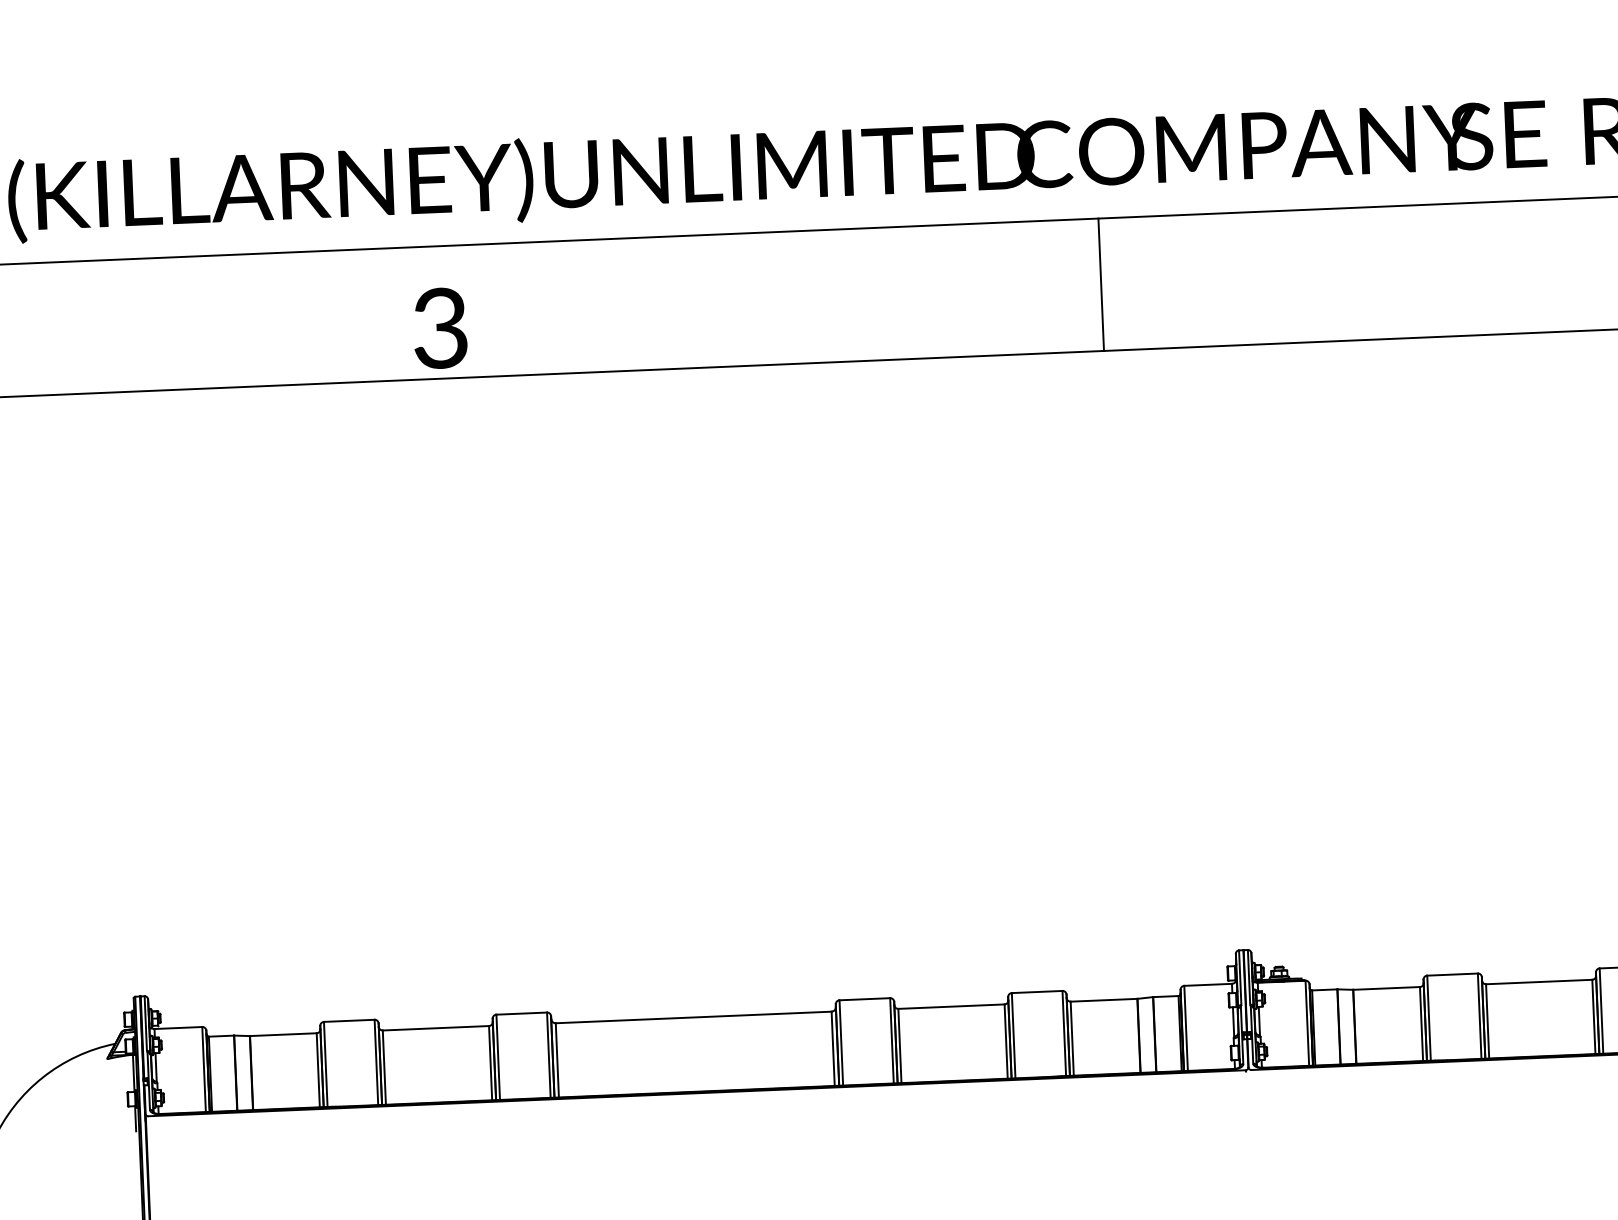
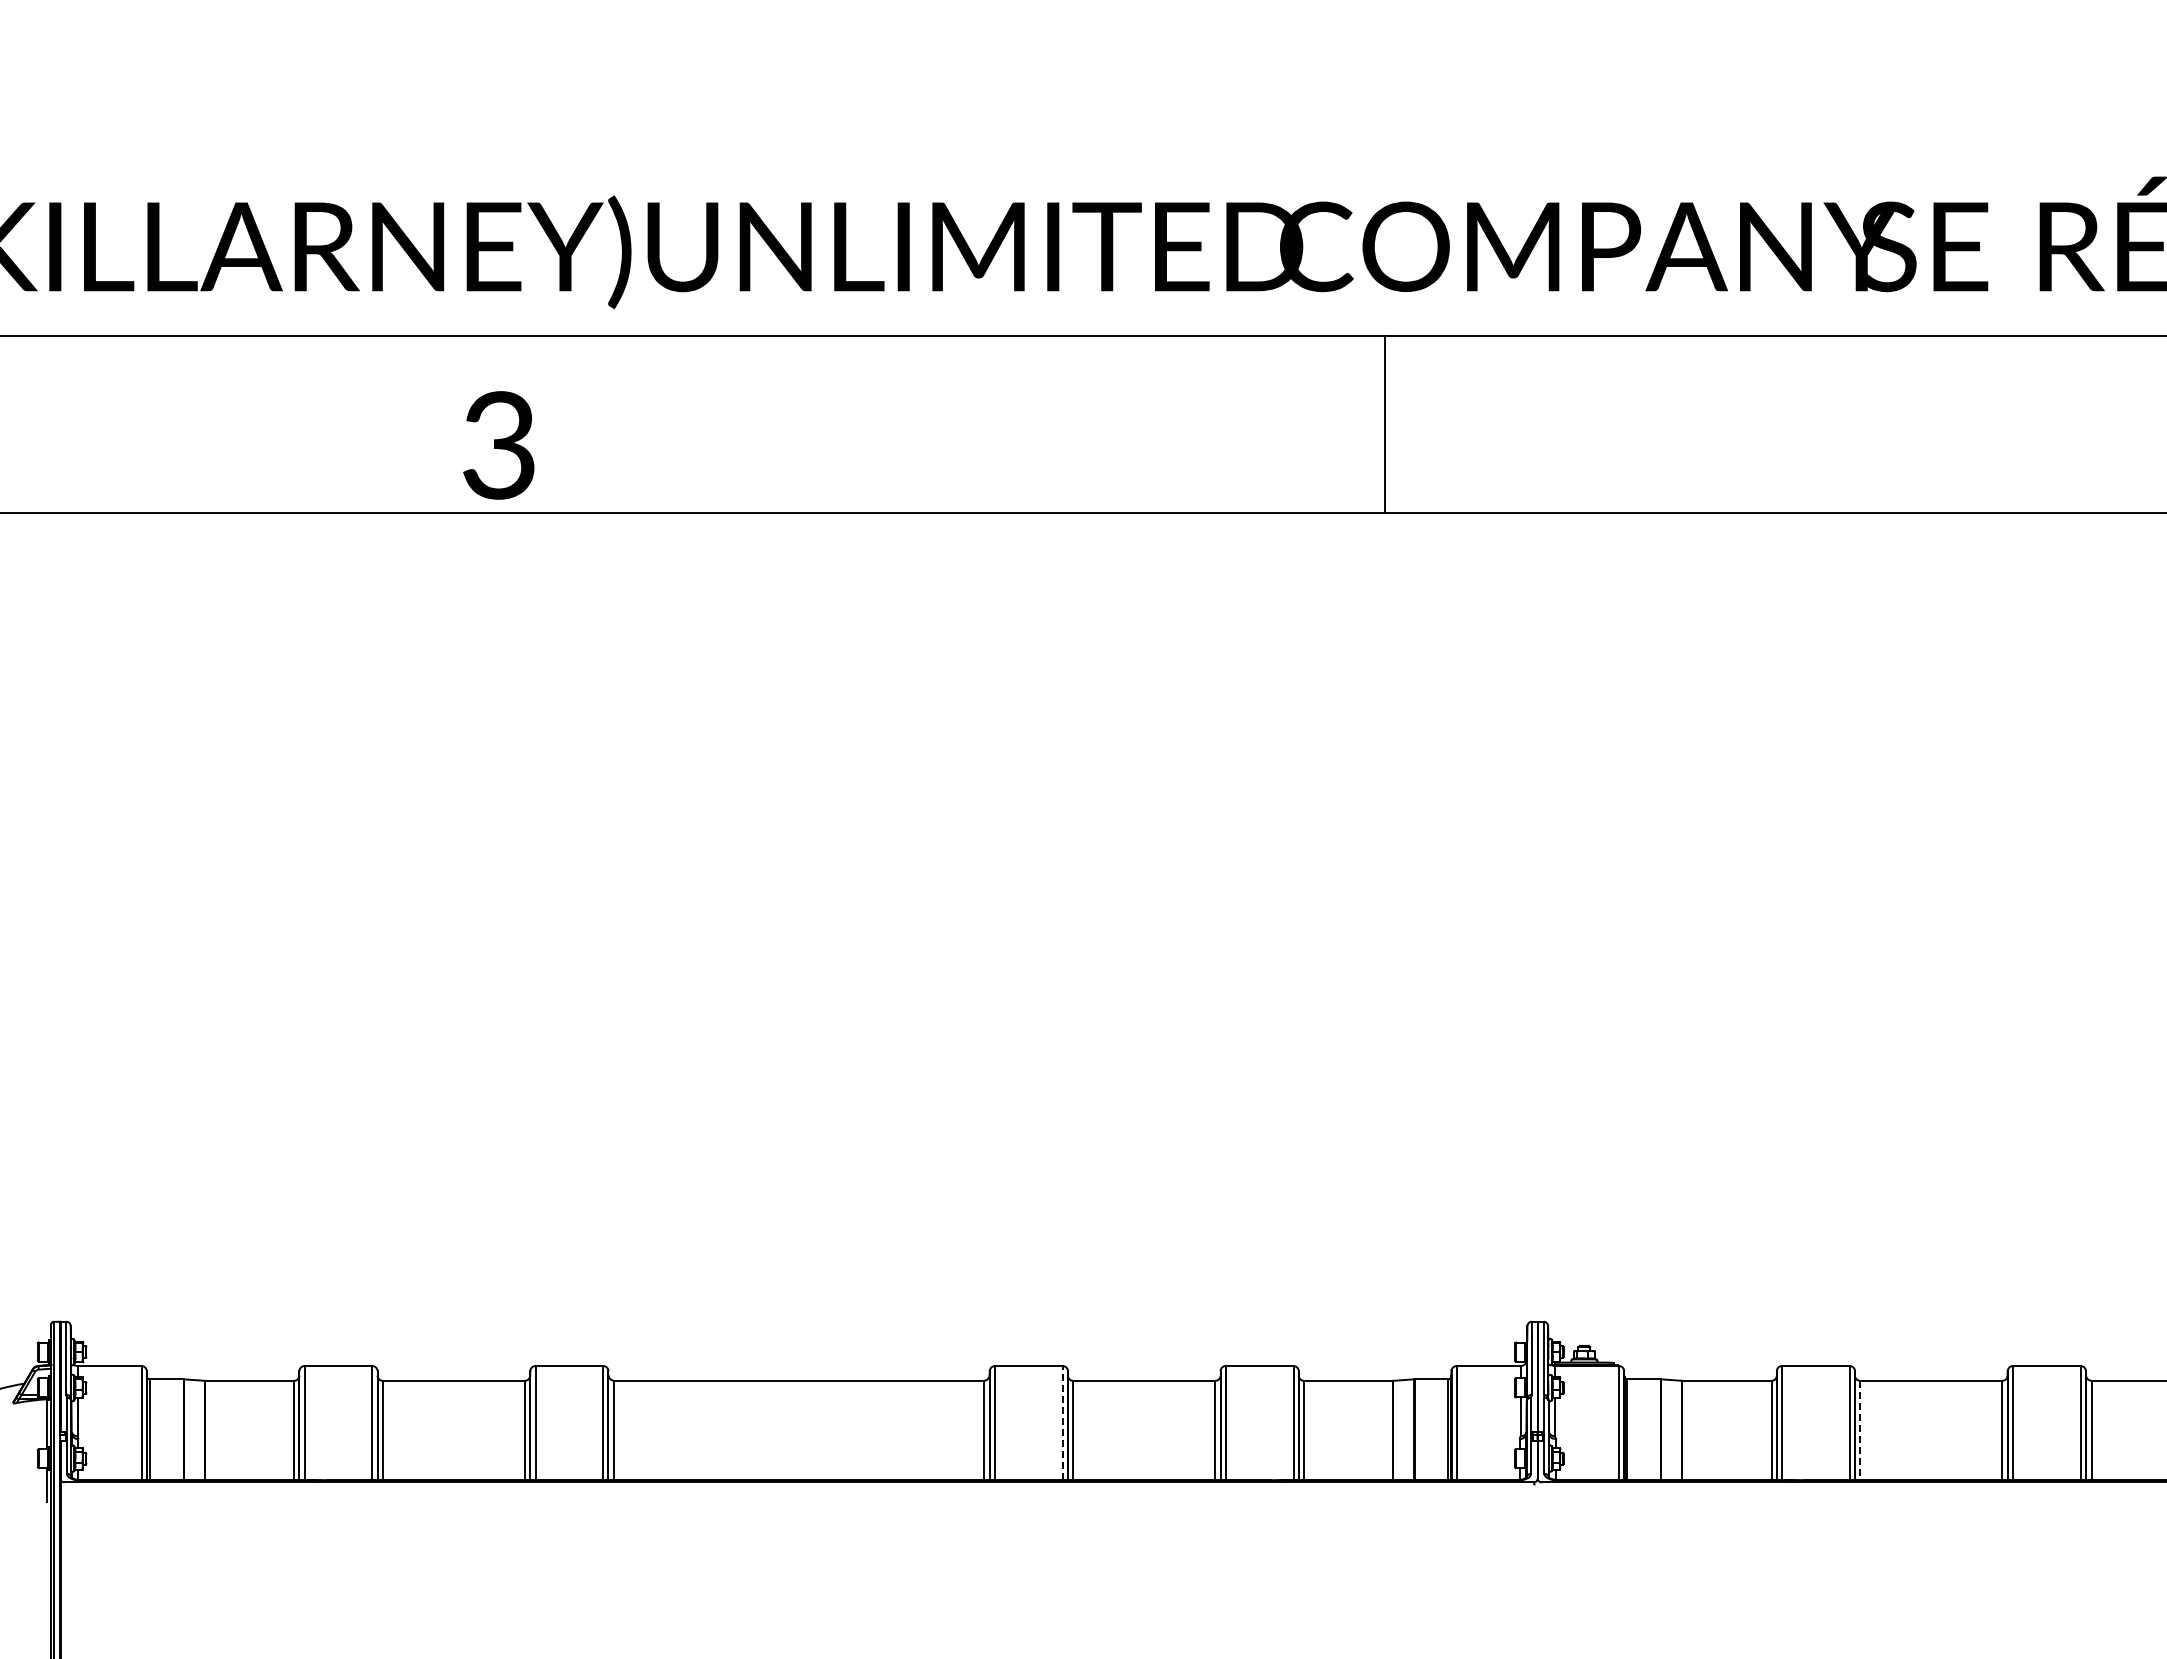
line: (1487, 1021) -> (1860, 1430), solid -> dashed
line: (891, 1040) -> (1062, 1422), solid -> dashed

